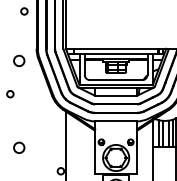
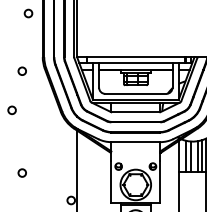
circle: (18, 60) -> (21, 70), size x0.62
circle: (18, 147) -> (21, 172), size x0.62

